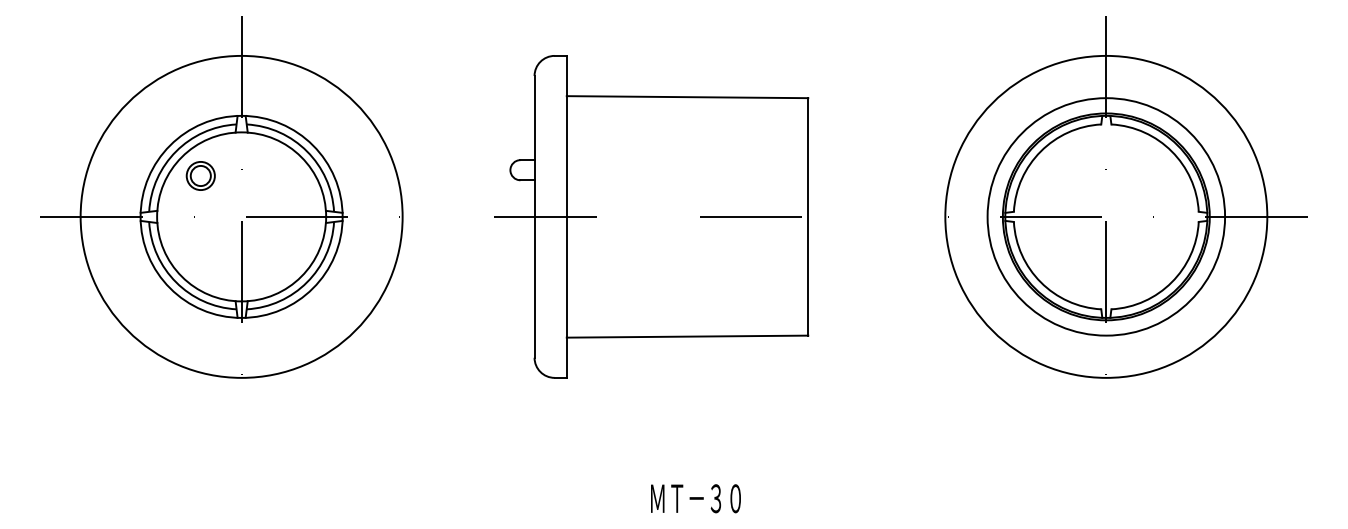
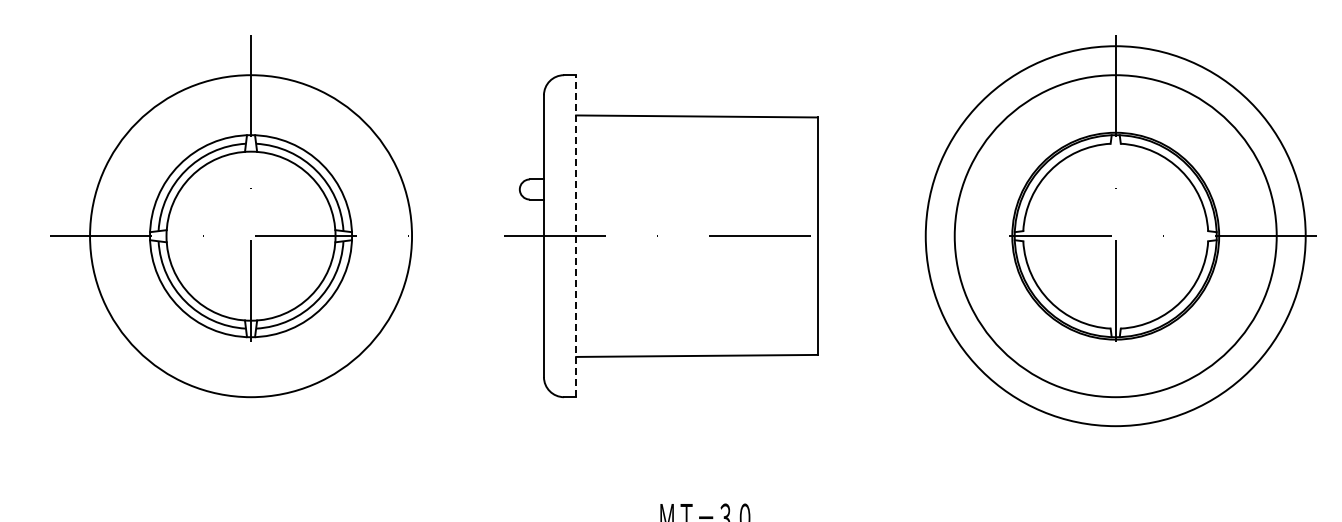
part: (200, 175) -> (209, 194), removed
line: (566, 216) -> (575, 235), solid -> dashed
circle: (1106, 216) -> (1115, 235), size x1.6

